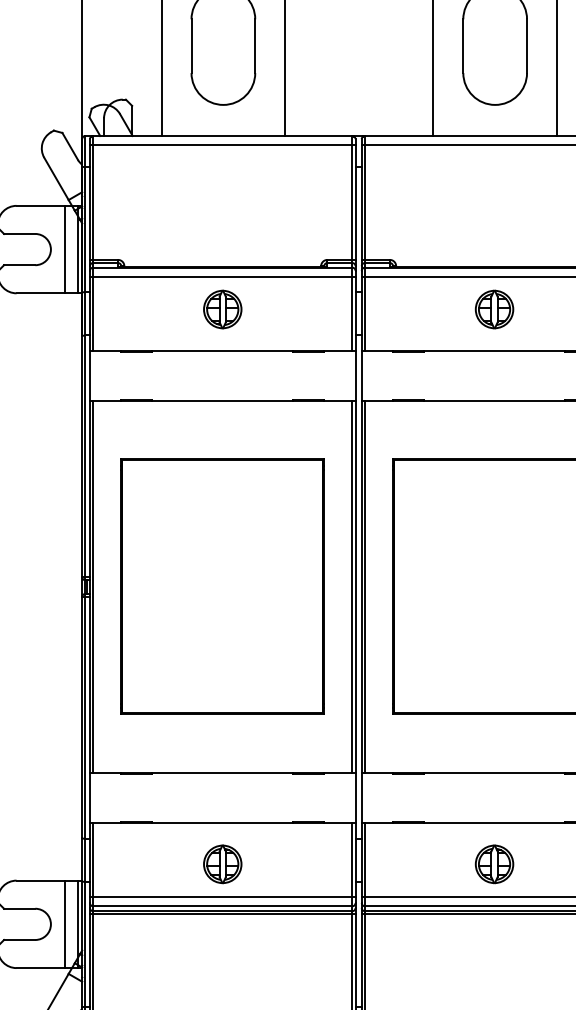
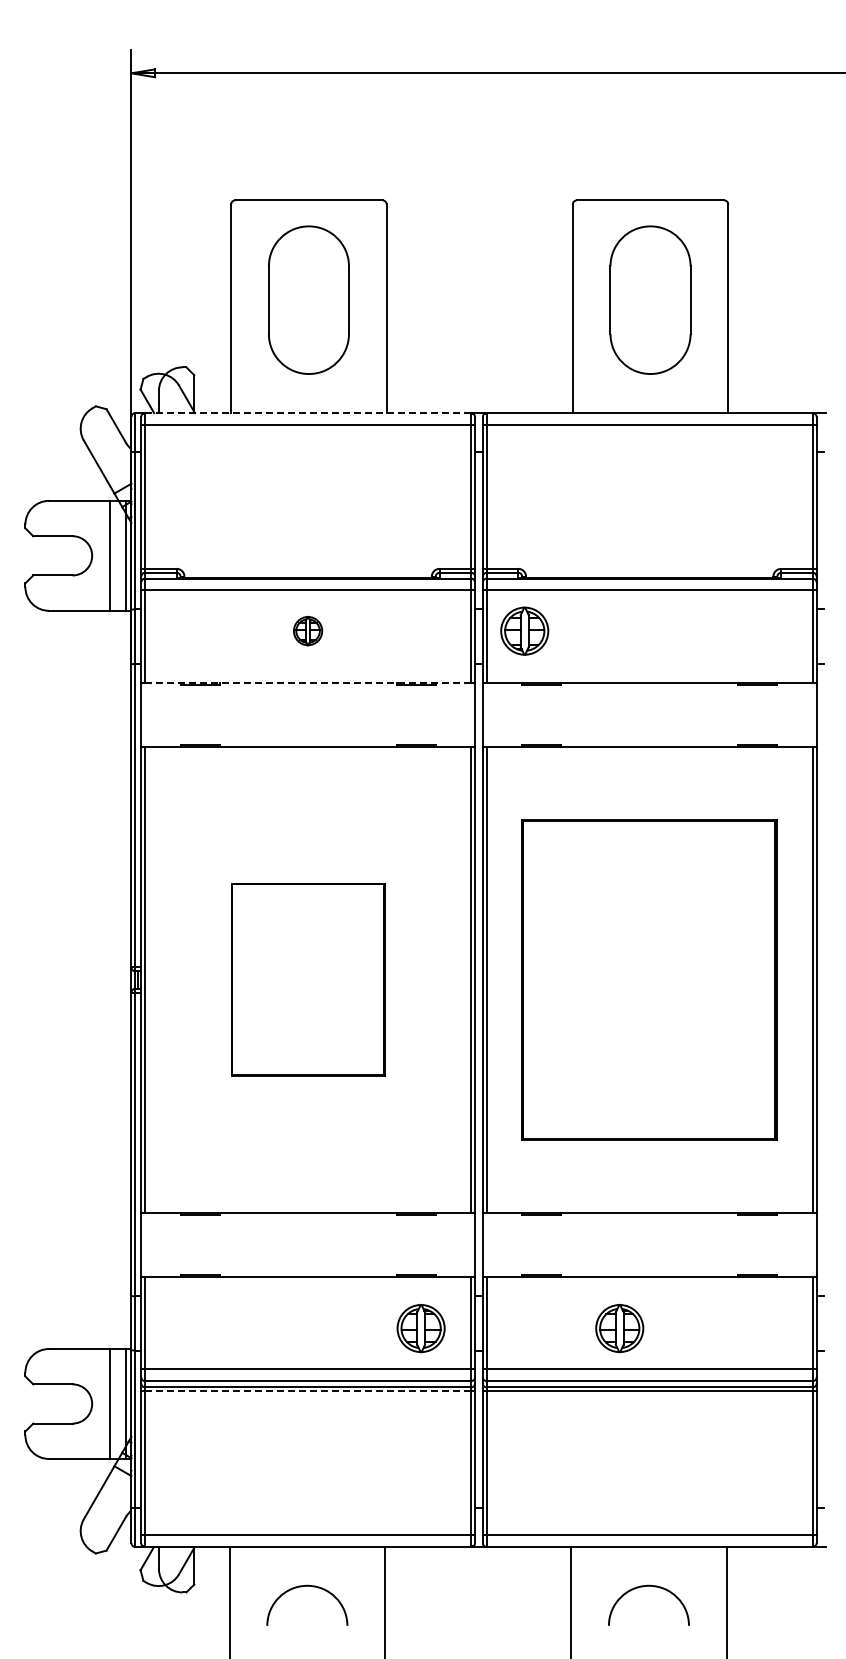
line: (223, 136) -> (308, 413), solid -> dashed
part: (222, 308) -> (307, 630), size x0.6
part: (494, 308) -> (524, 630), moved
line: (223, 351) -> (308, 683), solid -> dashed
part: (223, 586) -> (308, 979), size x0.6
part: (222, 864) -> (420, 1328), moved
part: (494, 864) -> (619, 1328), moved
line: (223, 914) -> (308, 1391), solid -> dashed

